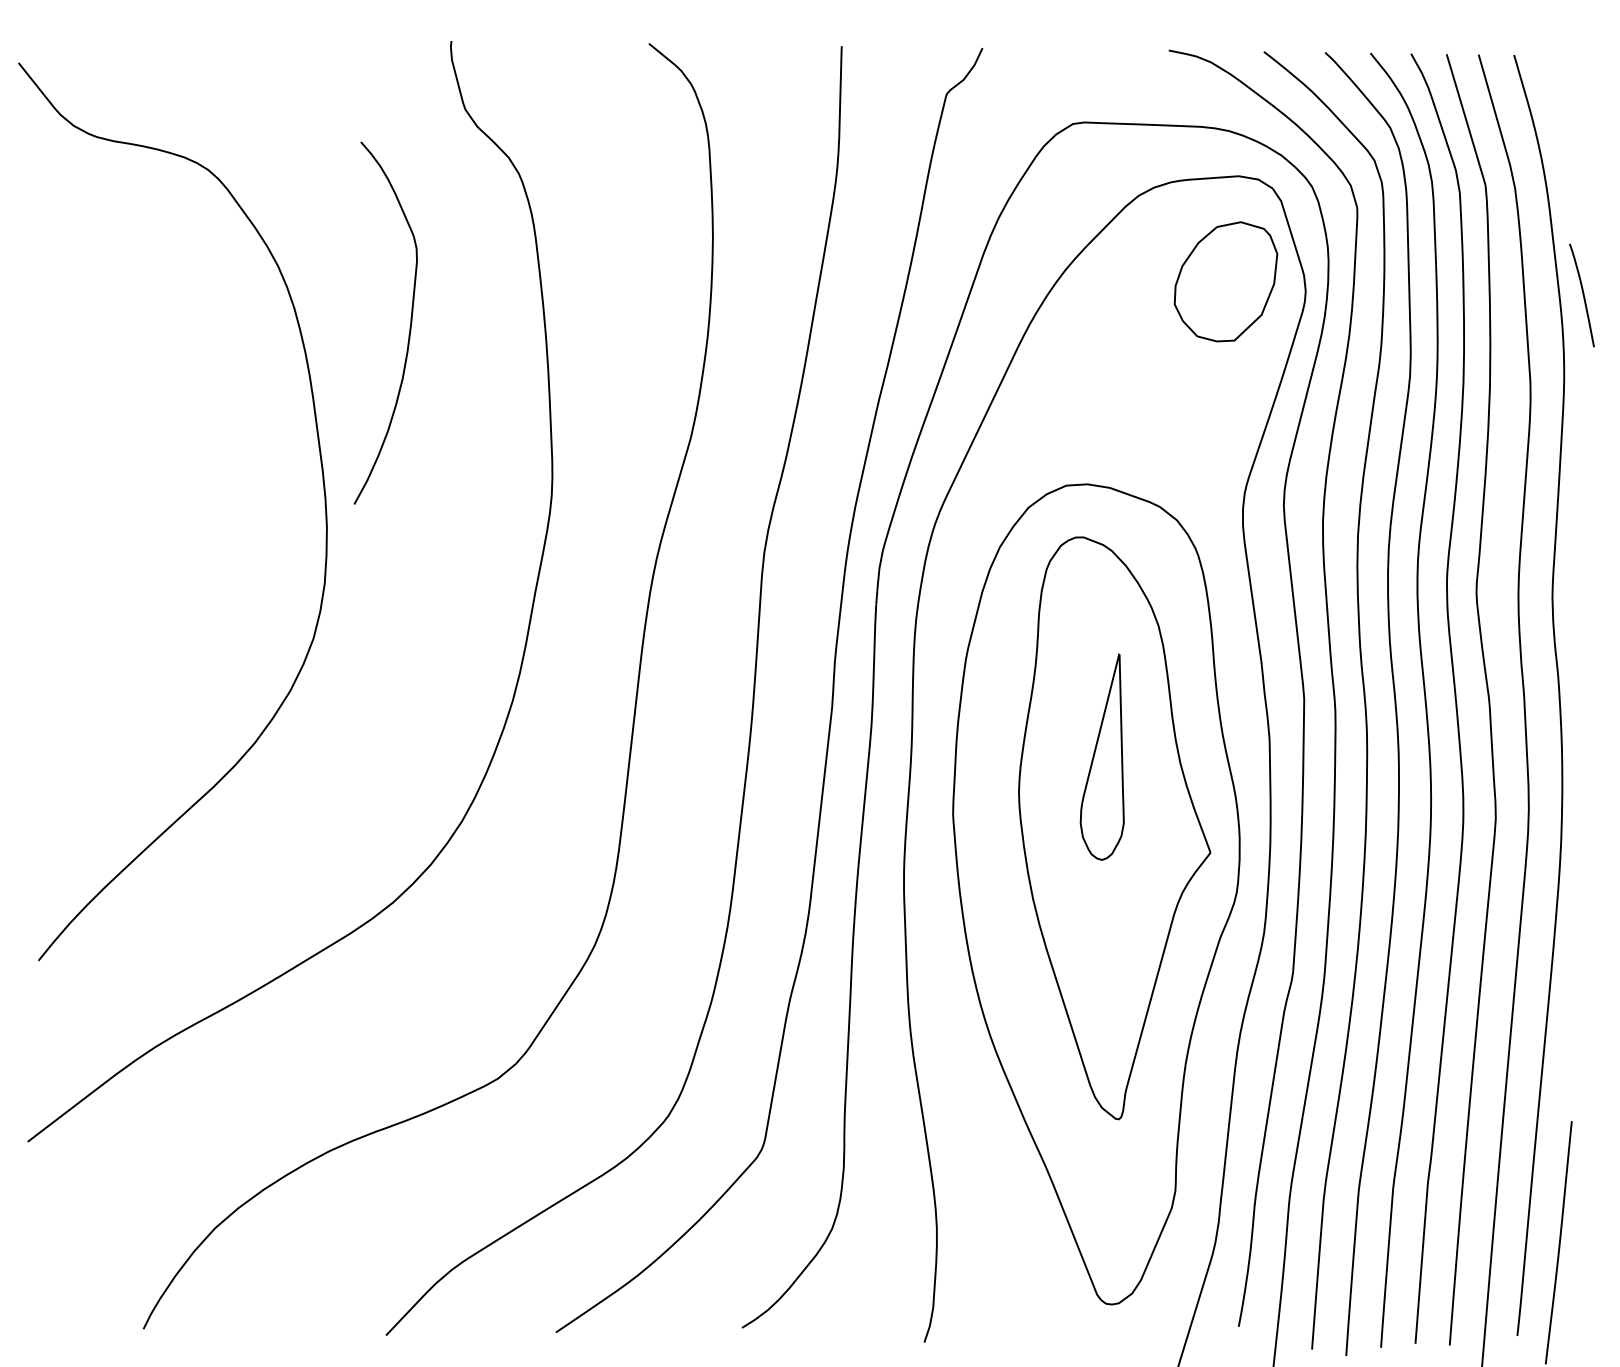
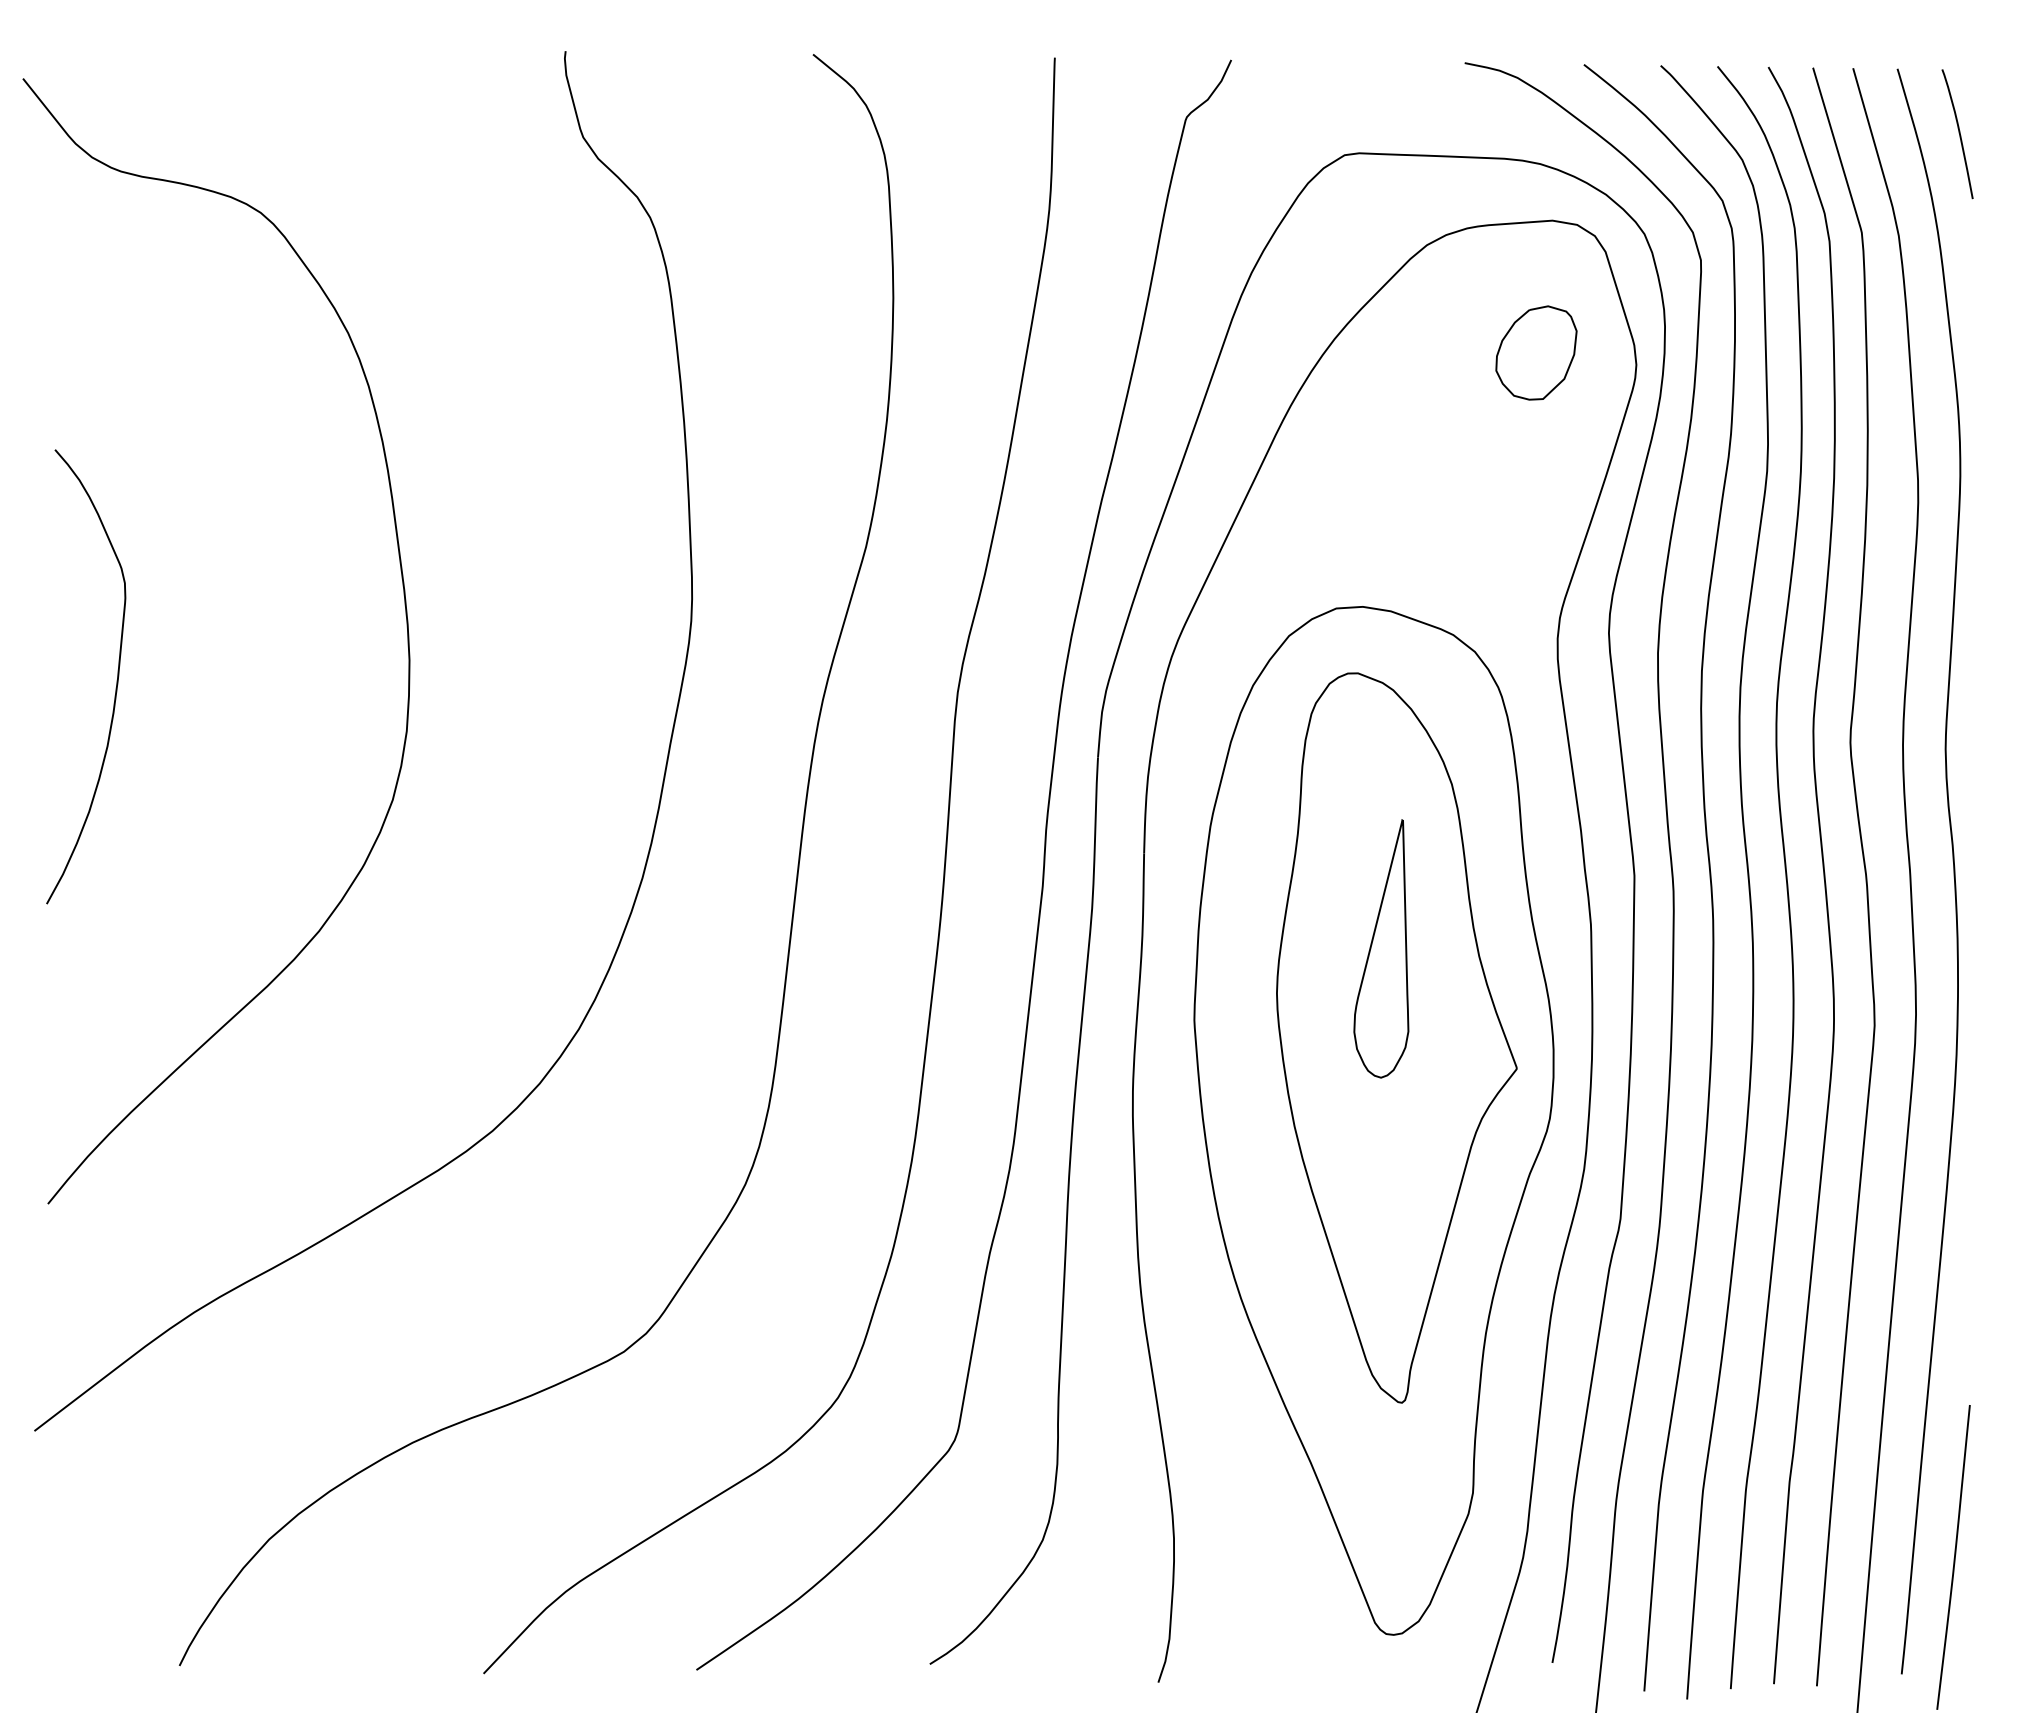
part: (1226, 281) -> (1536, 352), size x0.62
curve: (1582, 294) -> (1958, 133), moved
curve: (409, 326) -> (116, 680), moved

